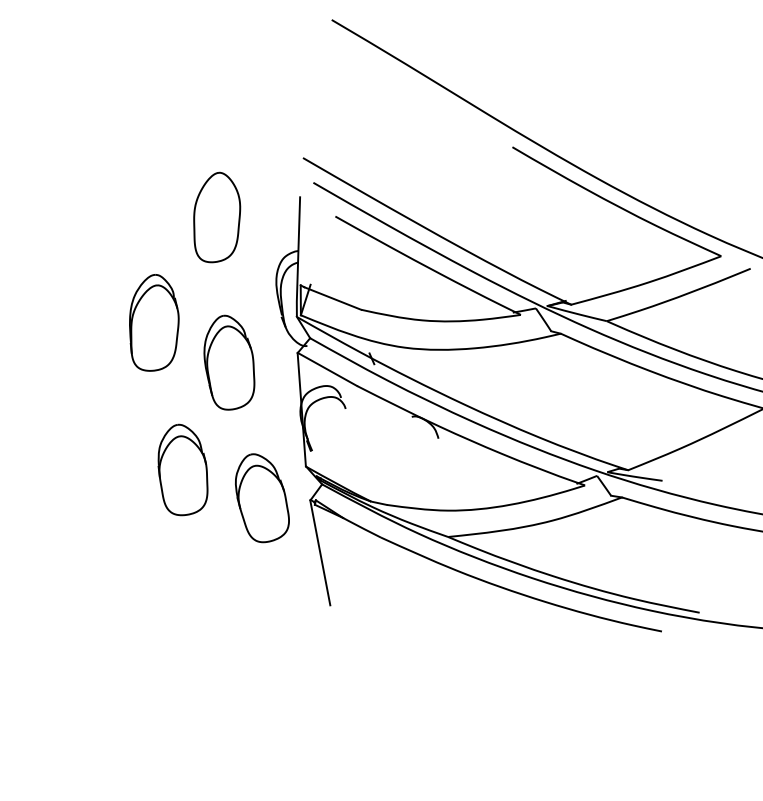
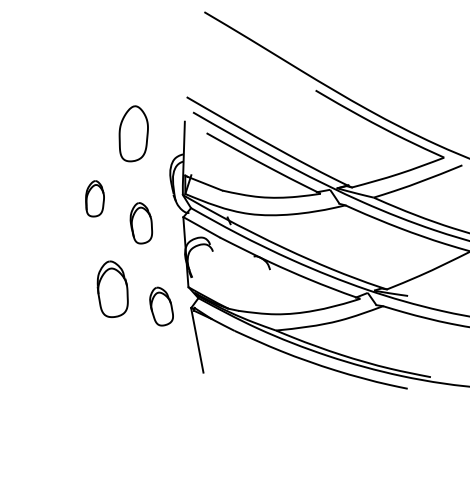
part: (153, 322) -> (94, 198), size x0.6
part: (229, 363) -> (141, 223), size x0.7
part: (262, 497) -> (161, 306), size x0.7

